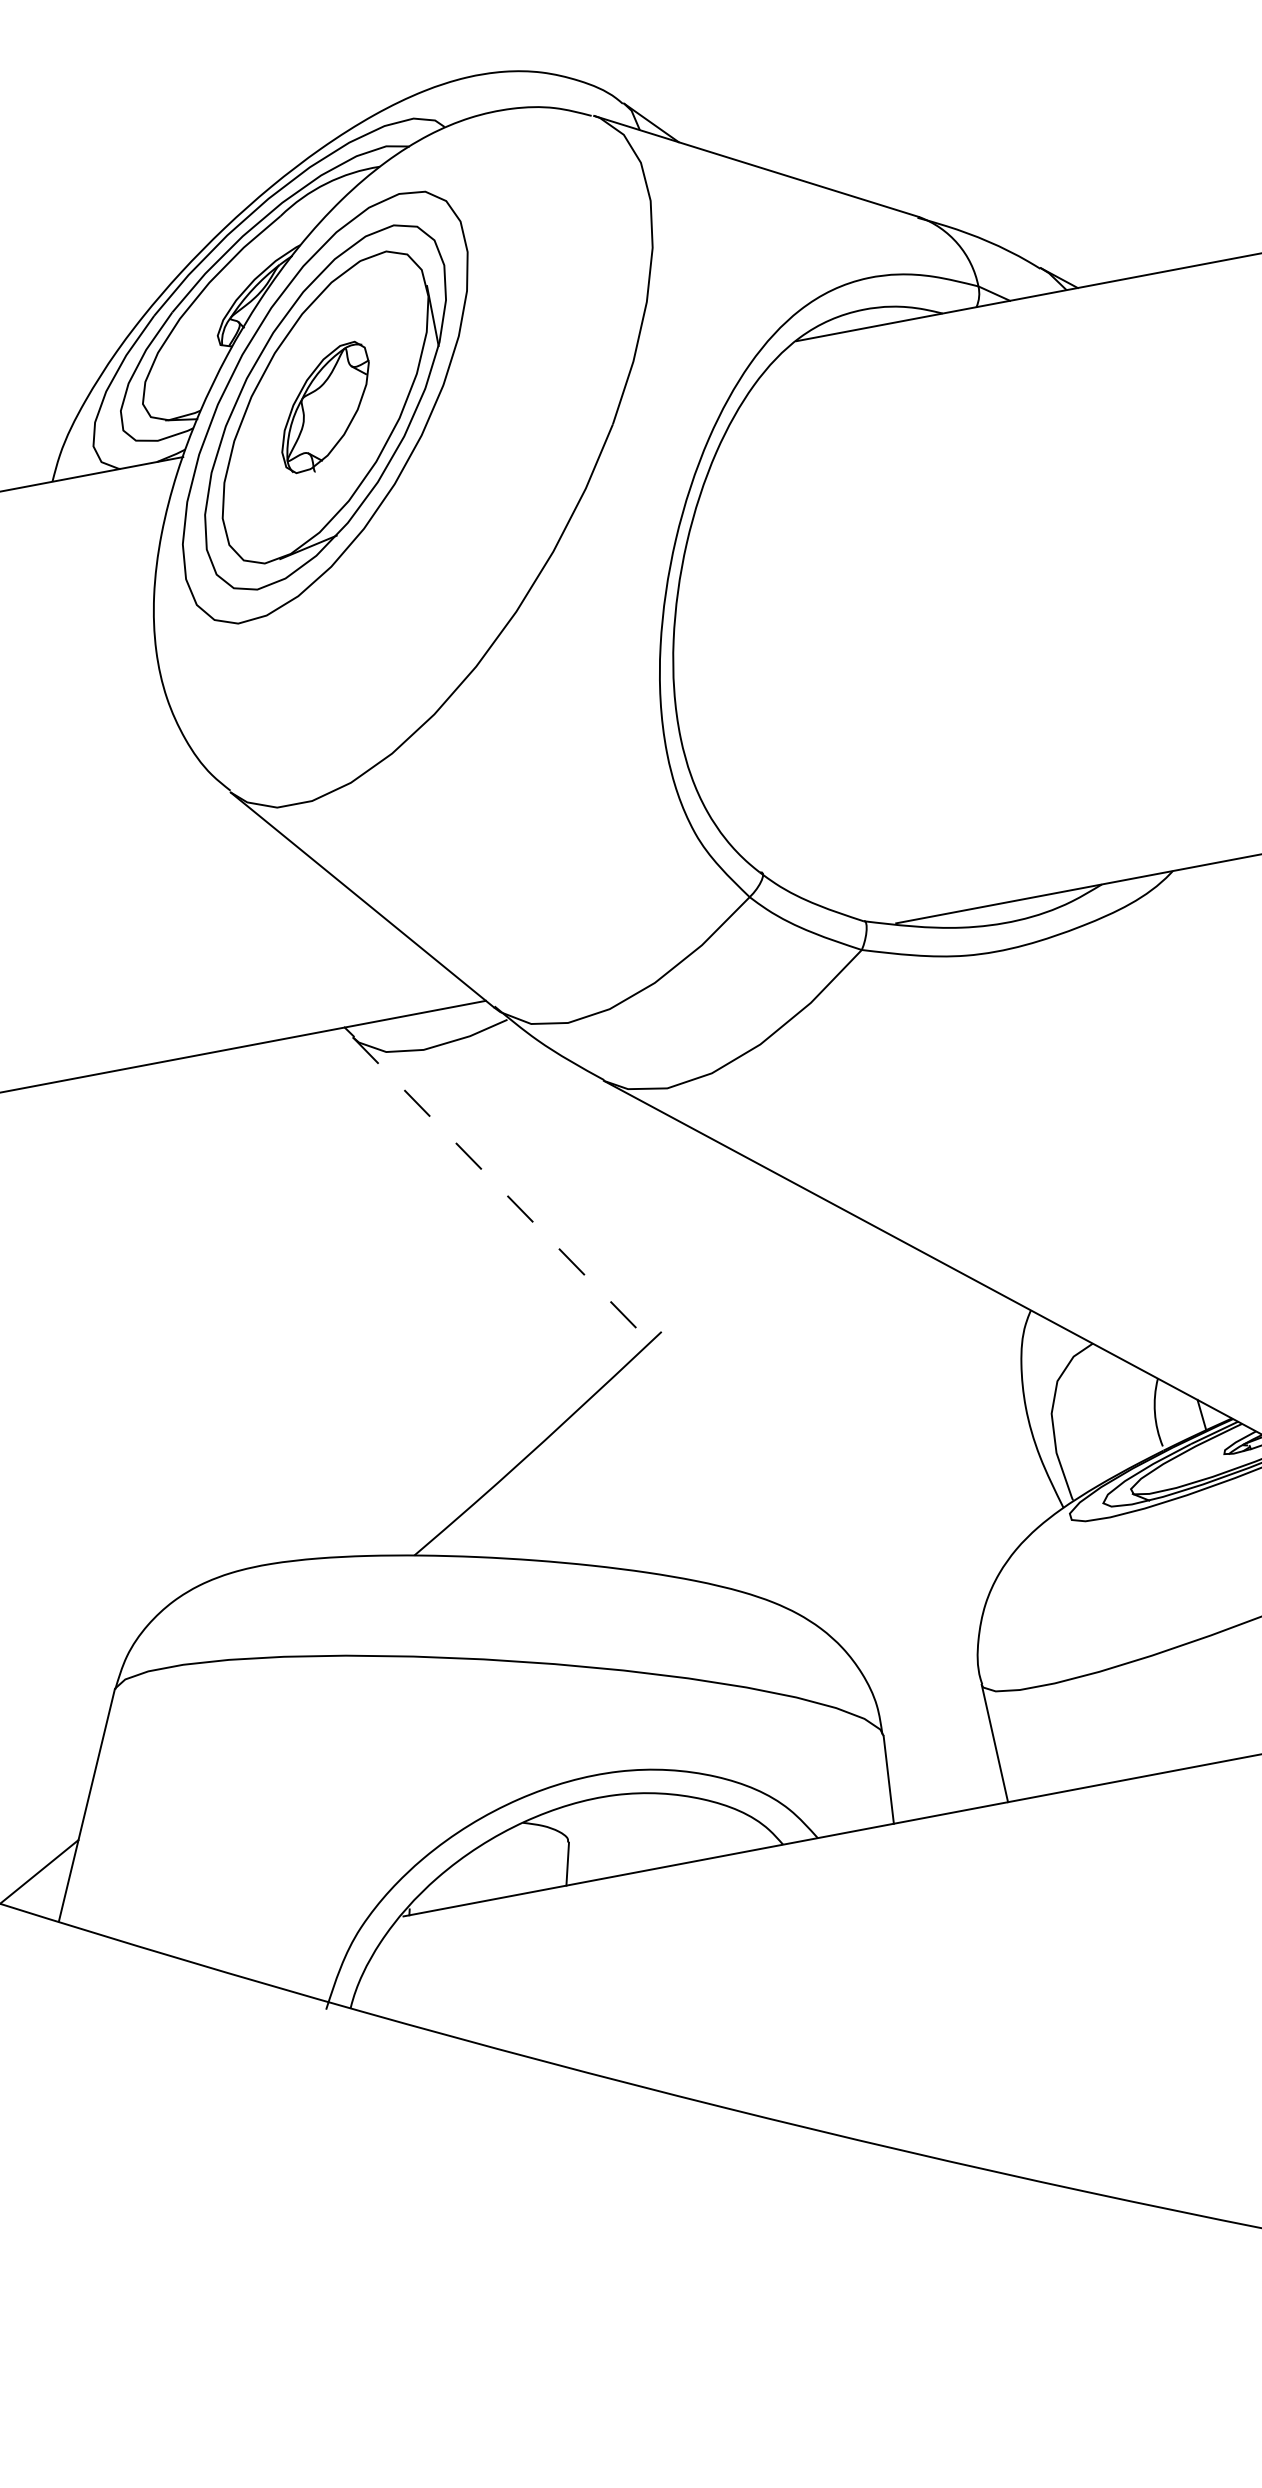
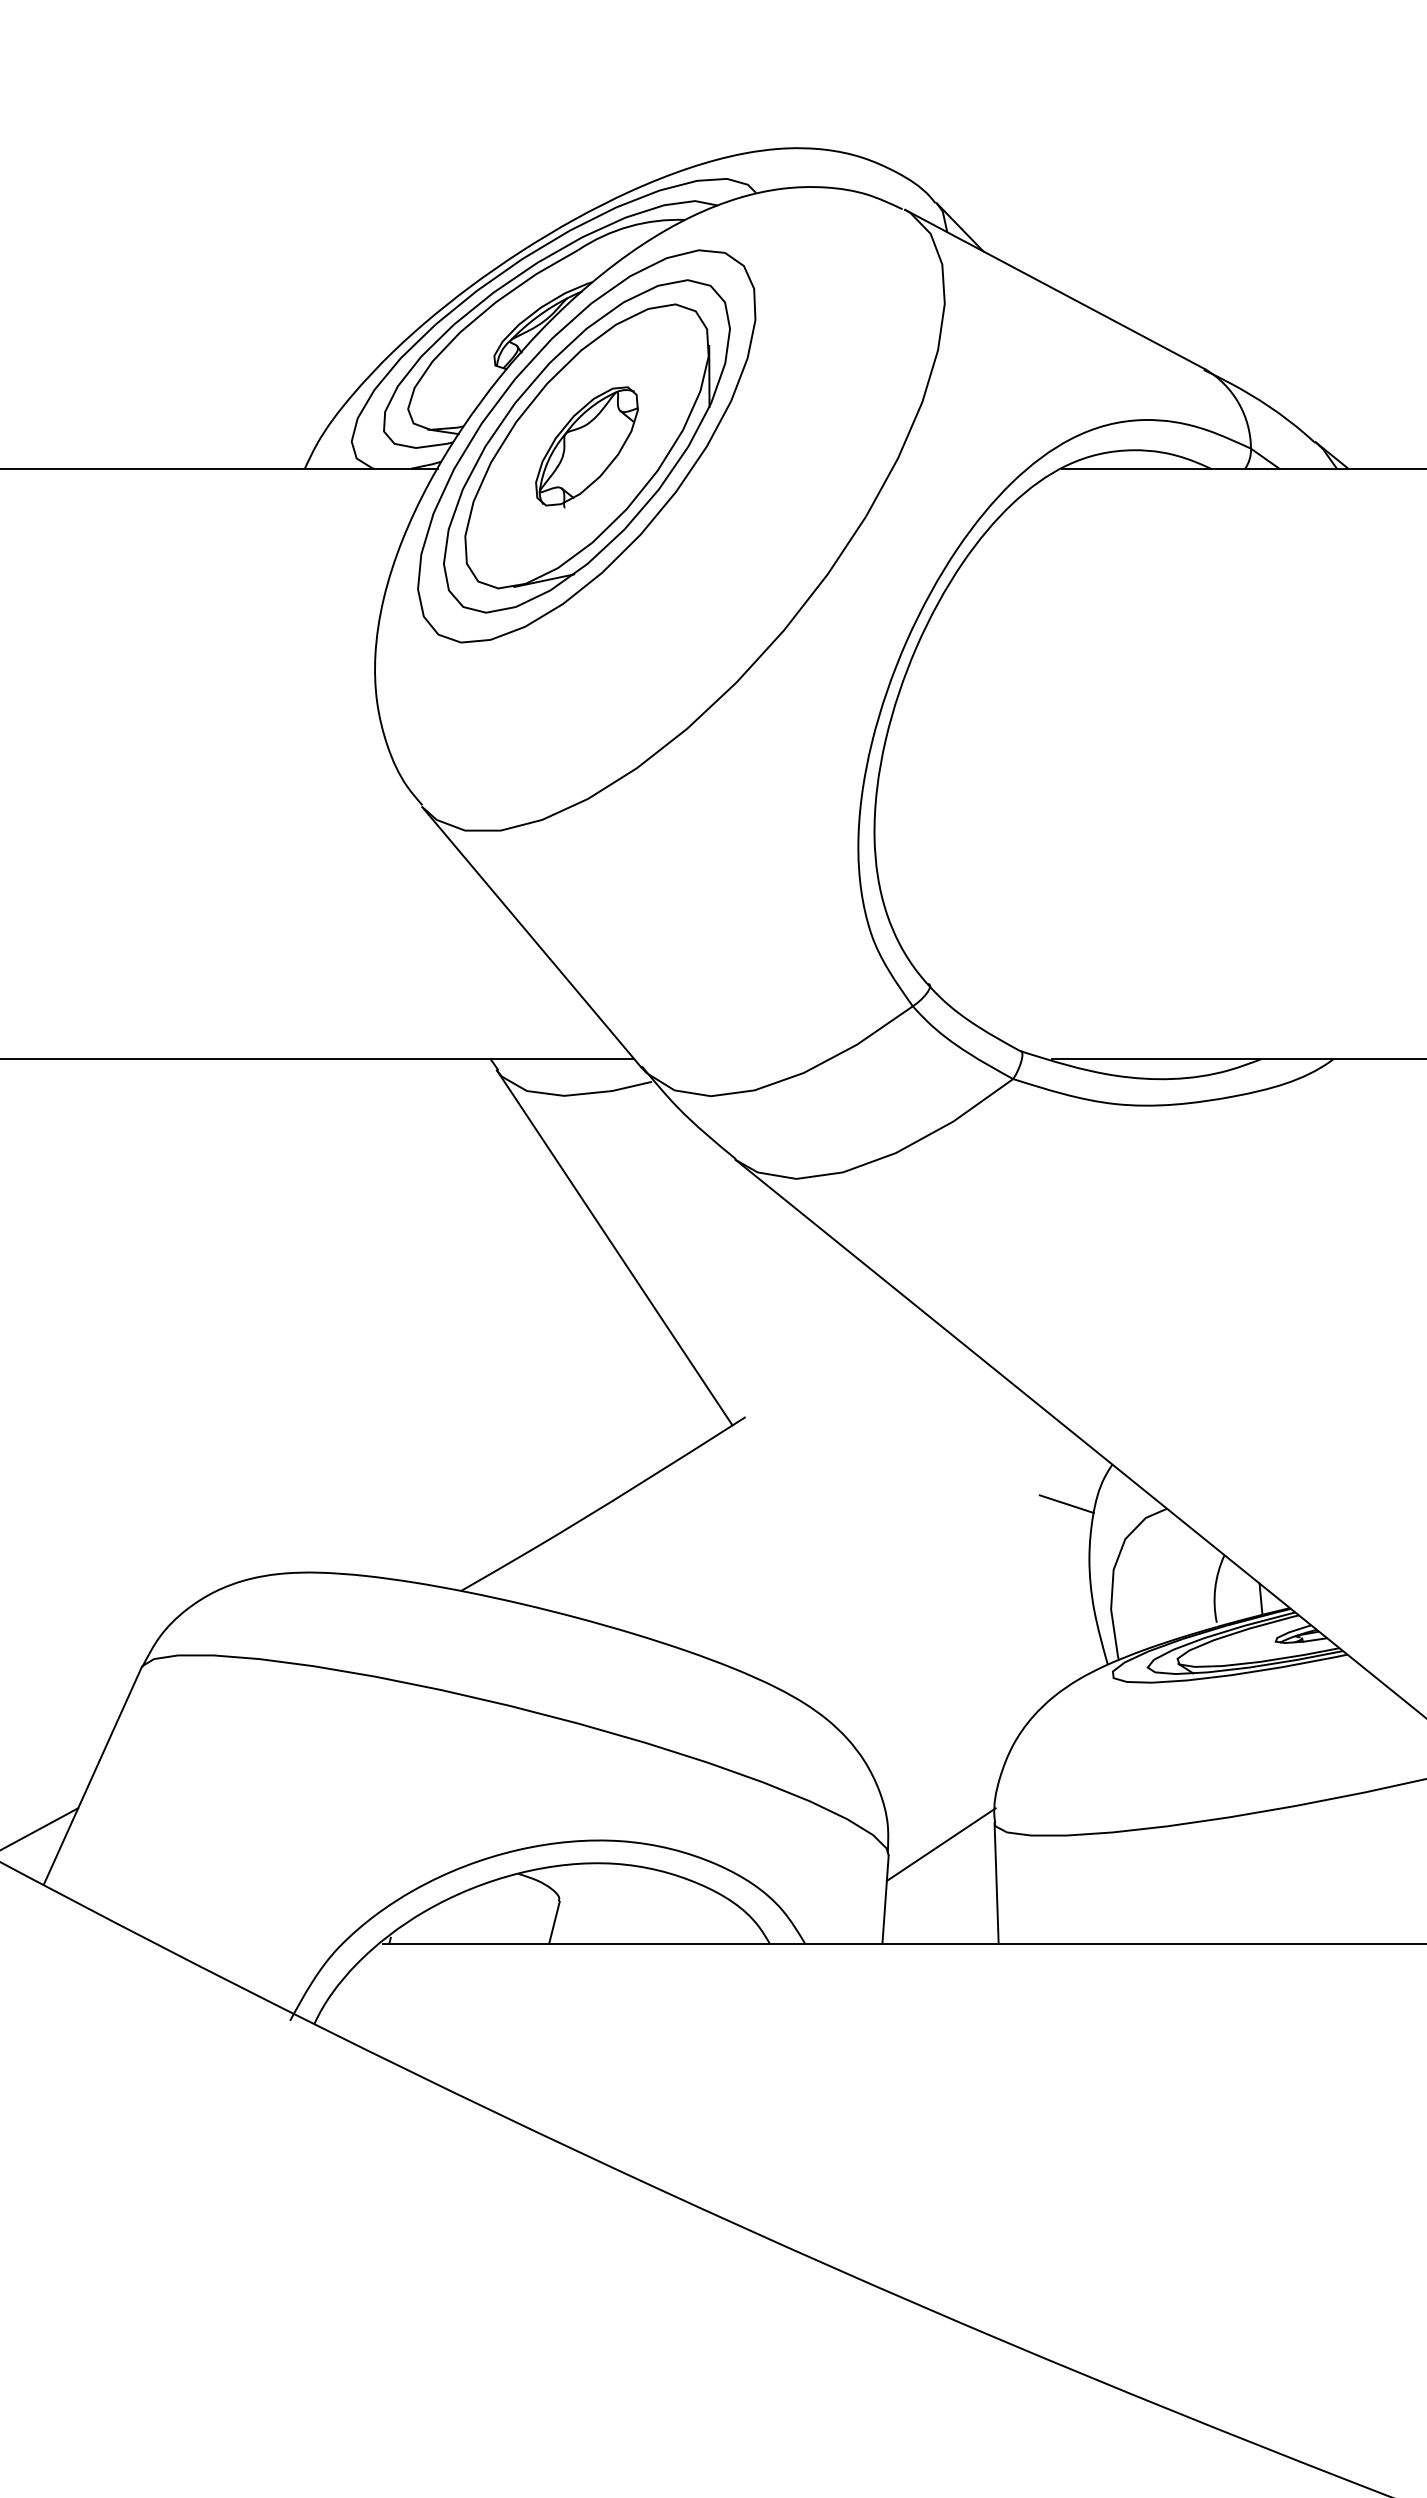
line: (501, 1189) -> (614, 1247), dashed -> solid
line: (993, 1358) -> (1066, 1504), added
line: (932, 1715) -> (940, 1844), added

